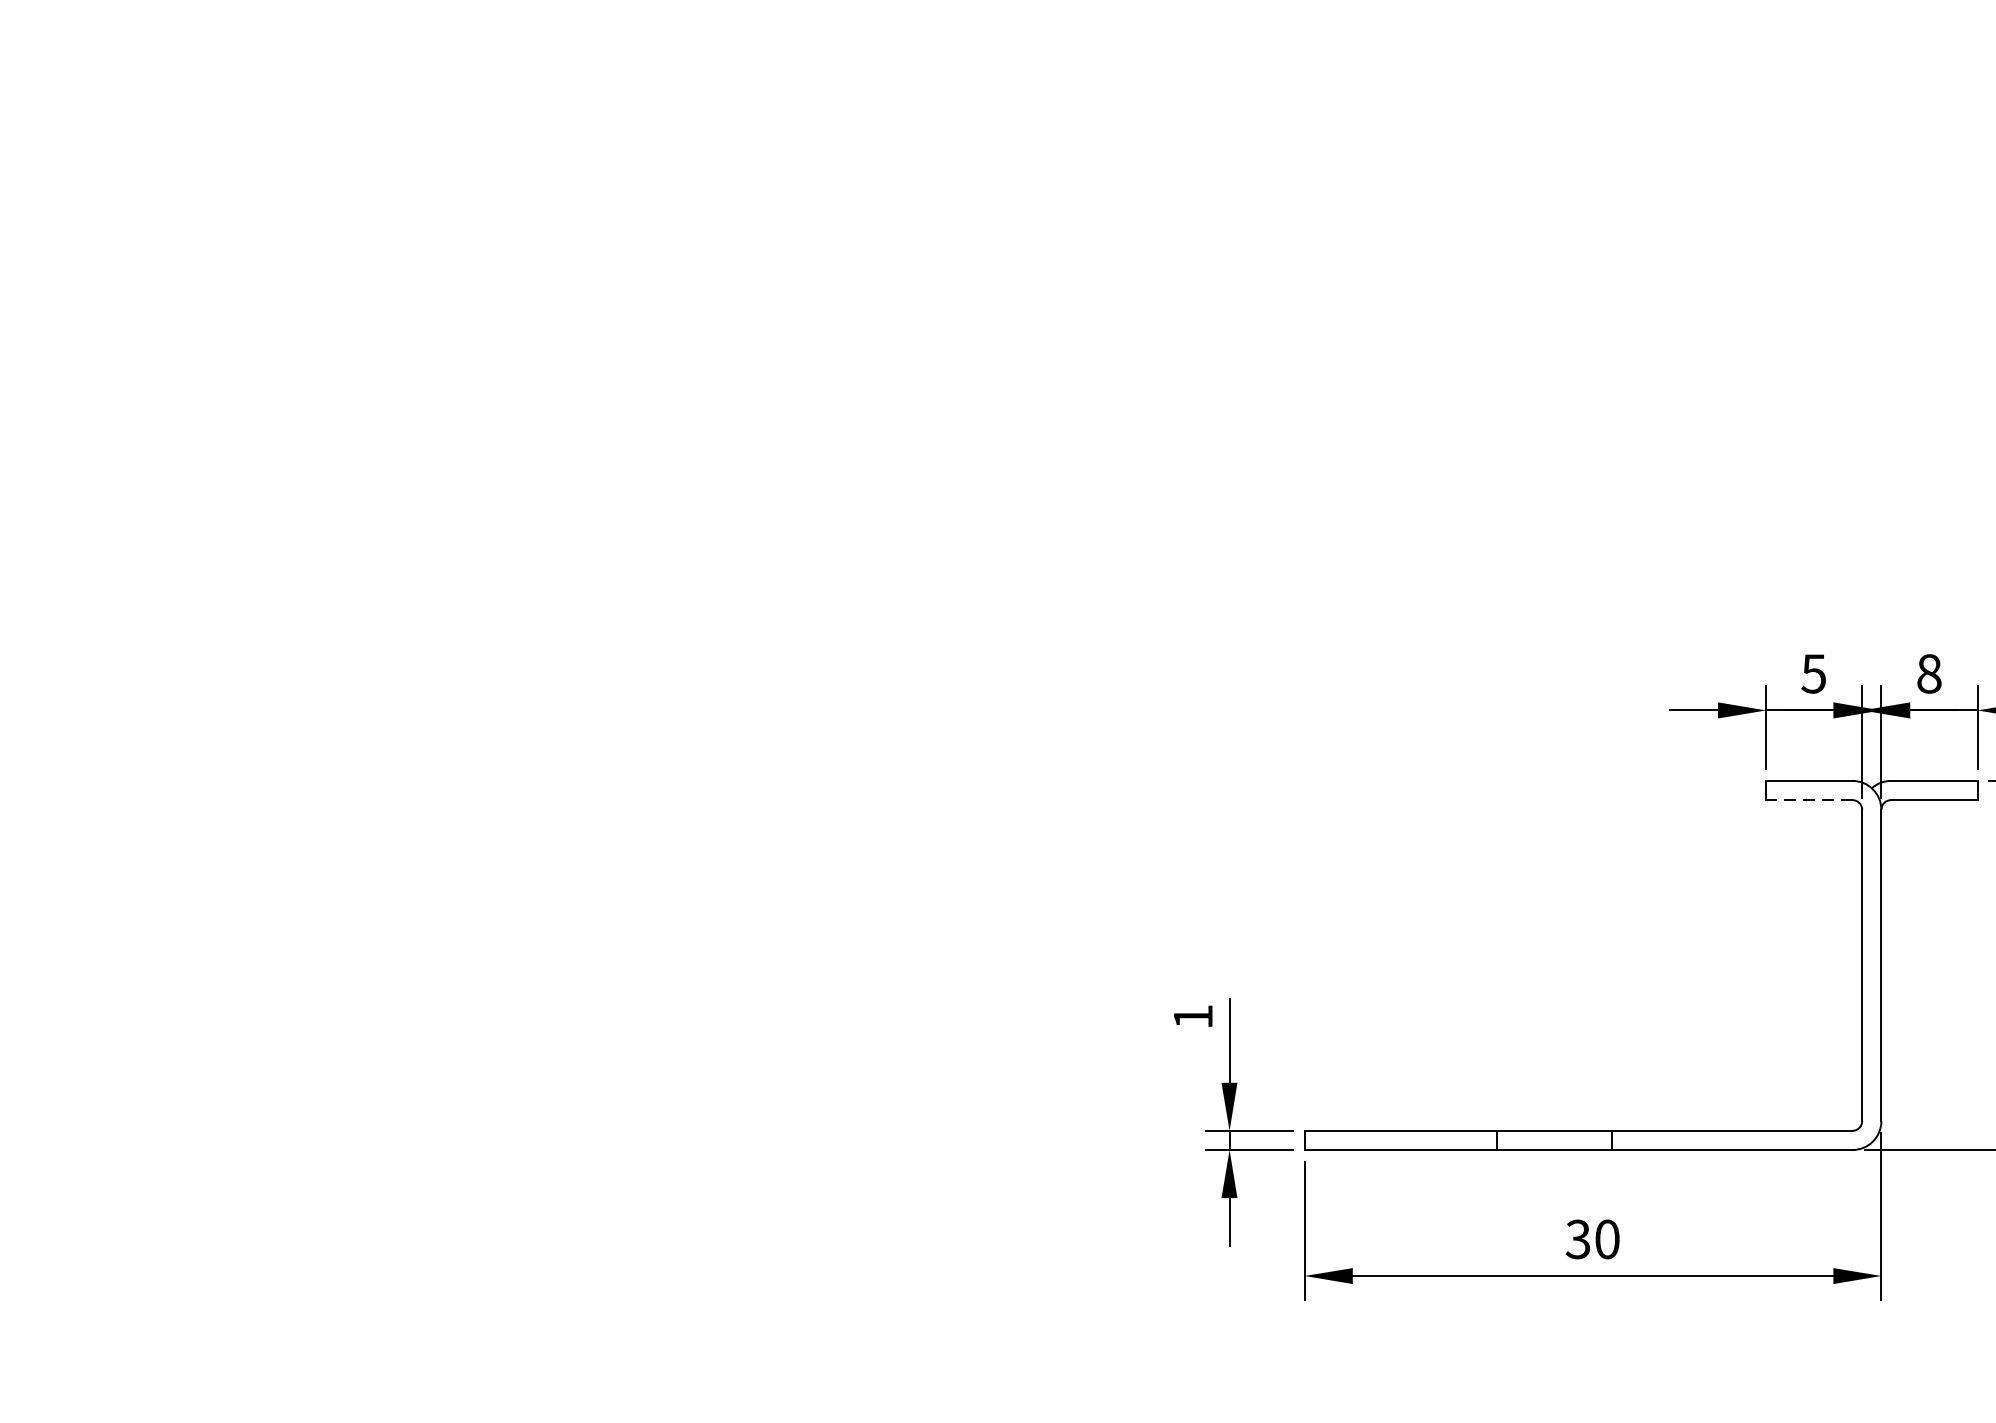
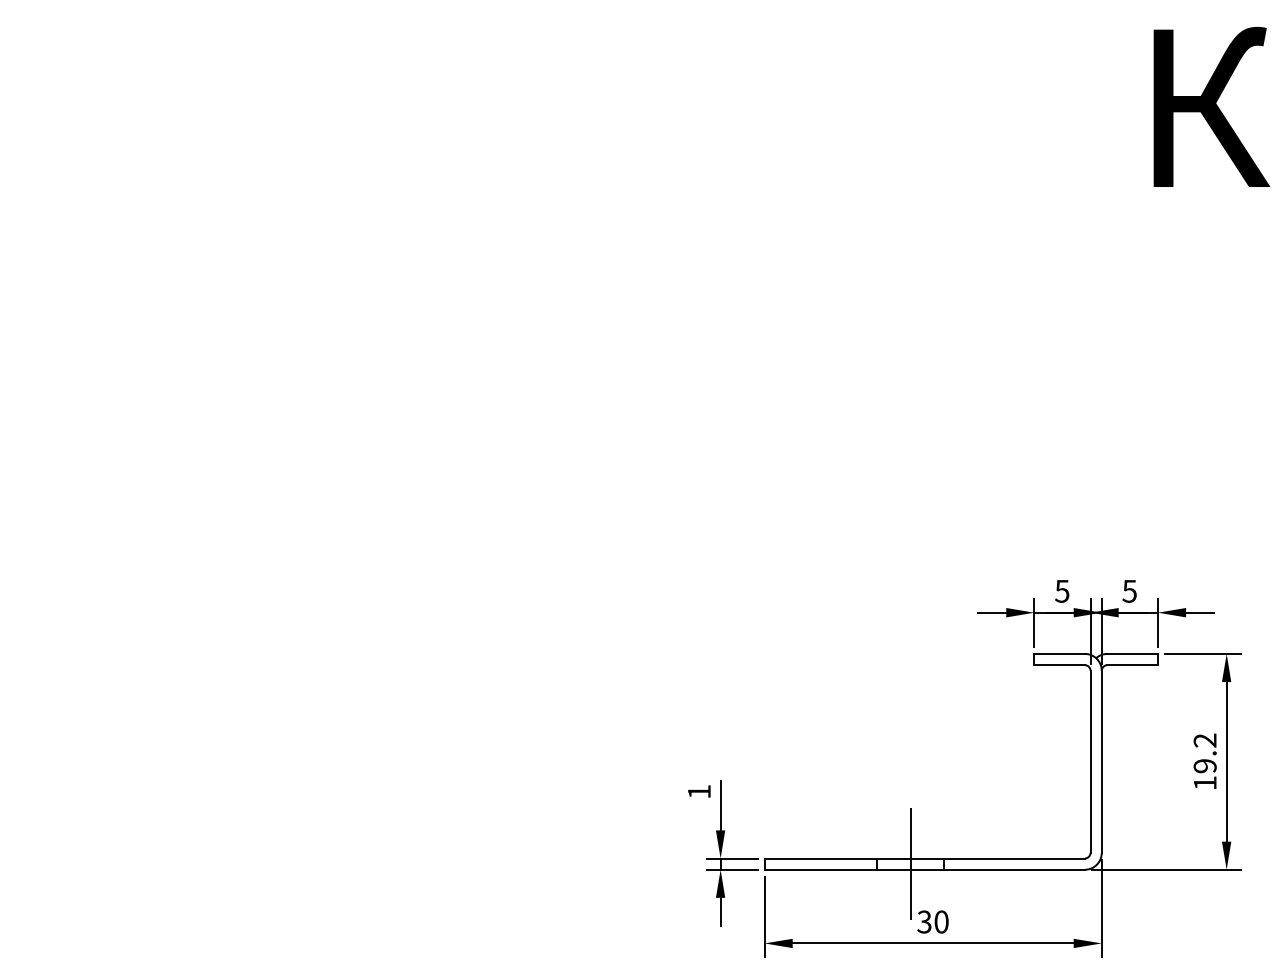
text: (1928, 672) -> (1129, 590), 8 -> 5
line: (1809, 800) -> (1059, 665), dashed -> solid
line: (1554, 1139) -> (910, 863), added

